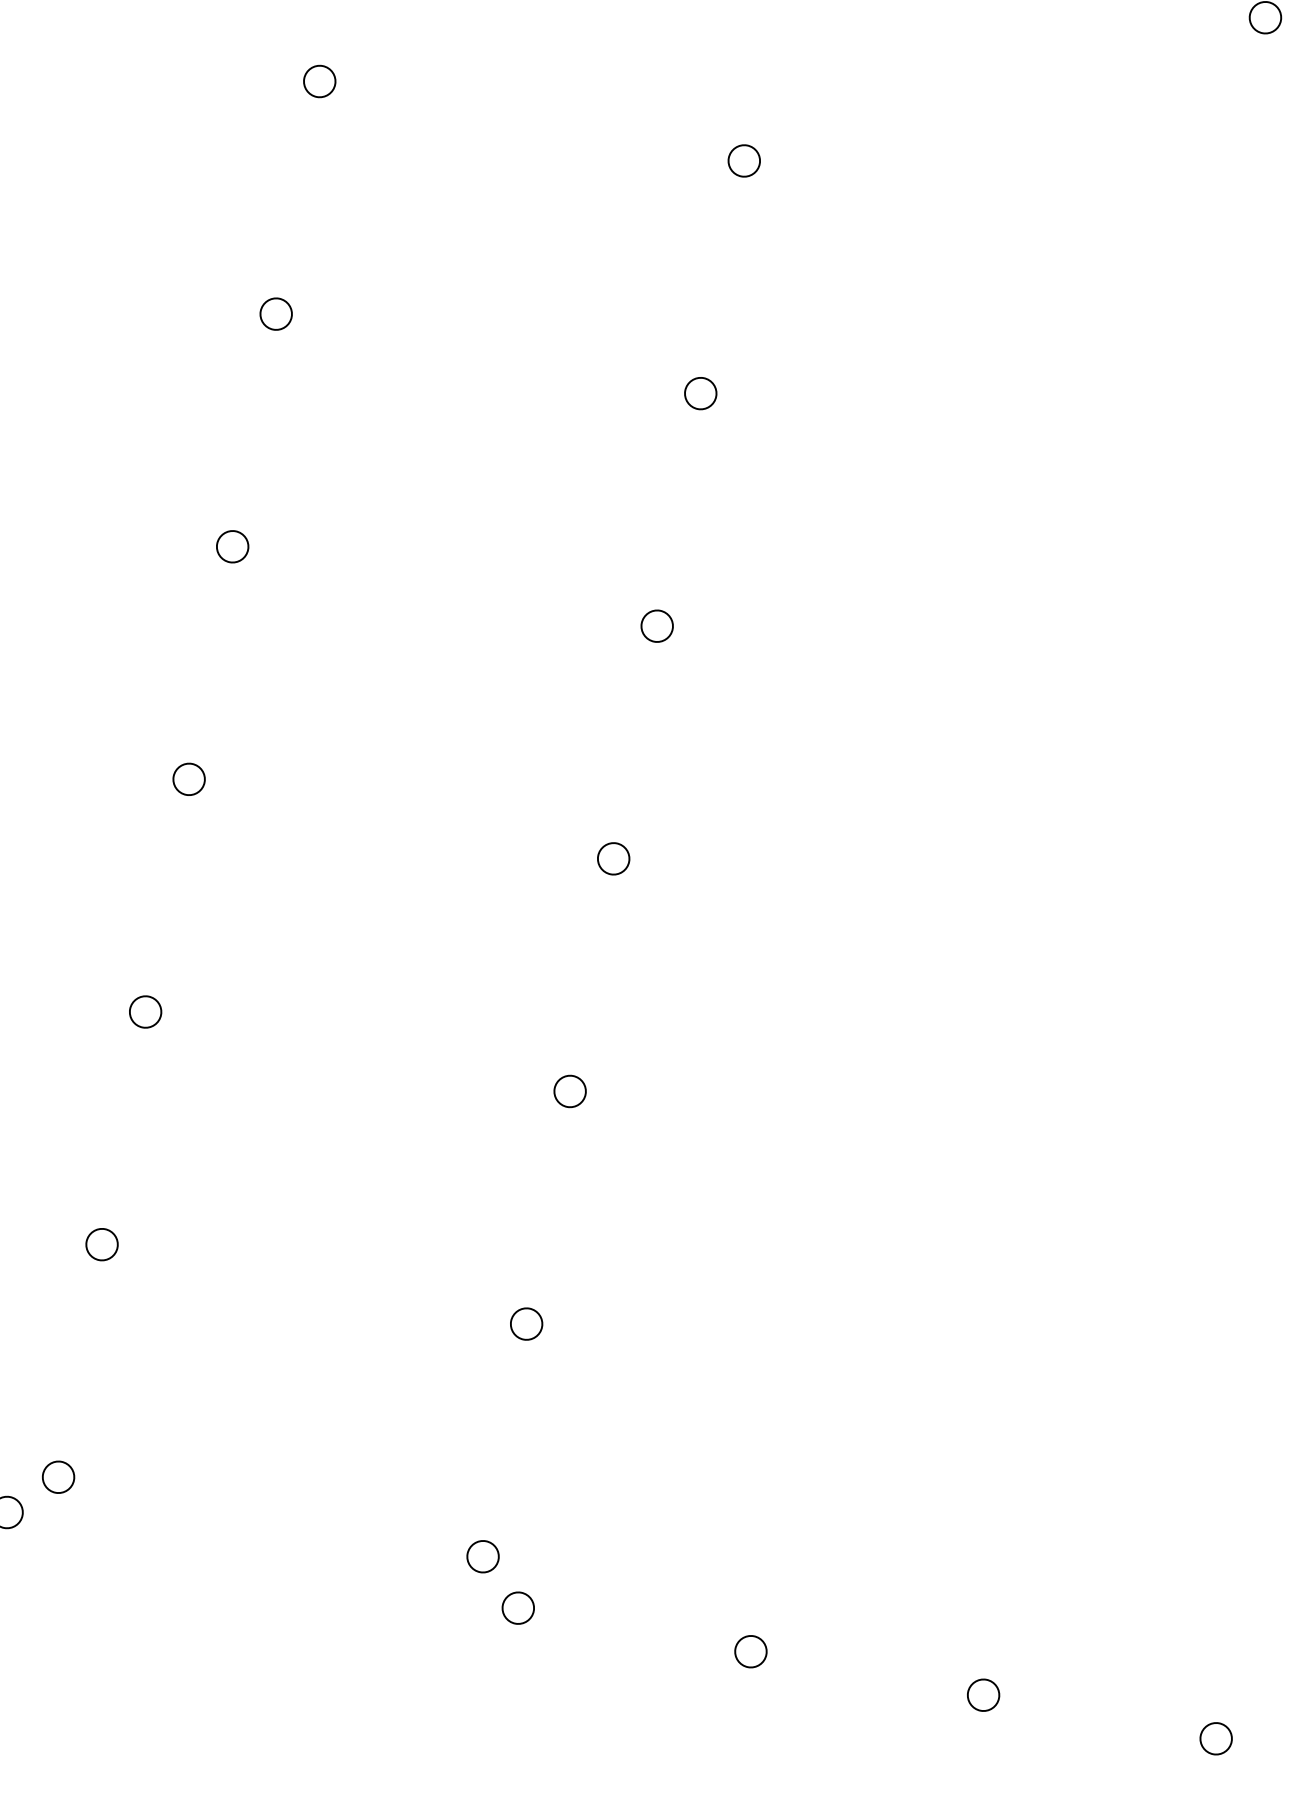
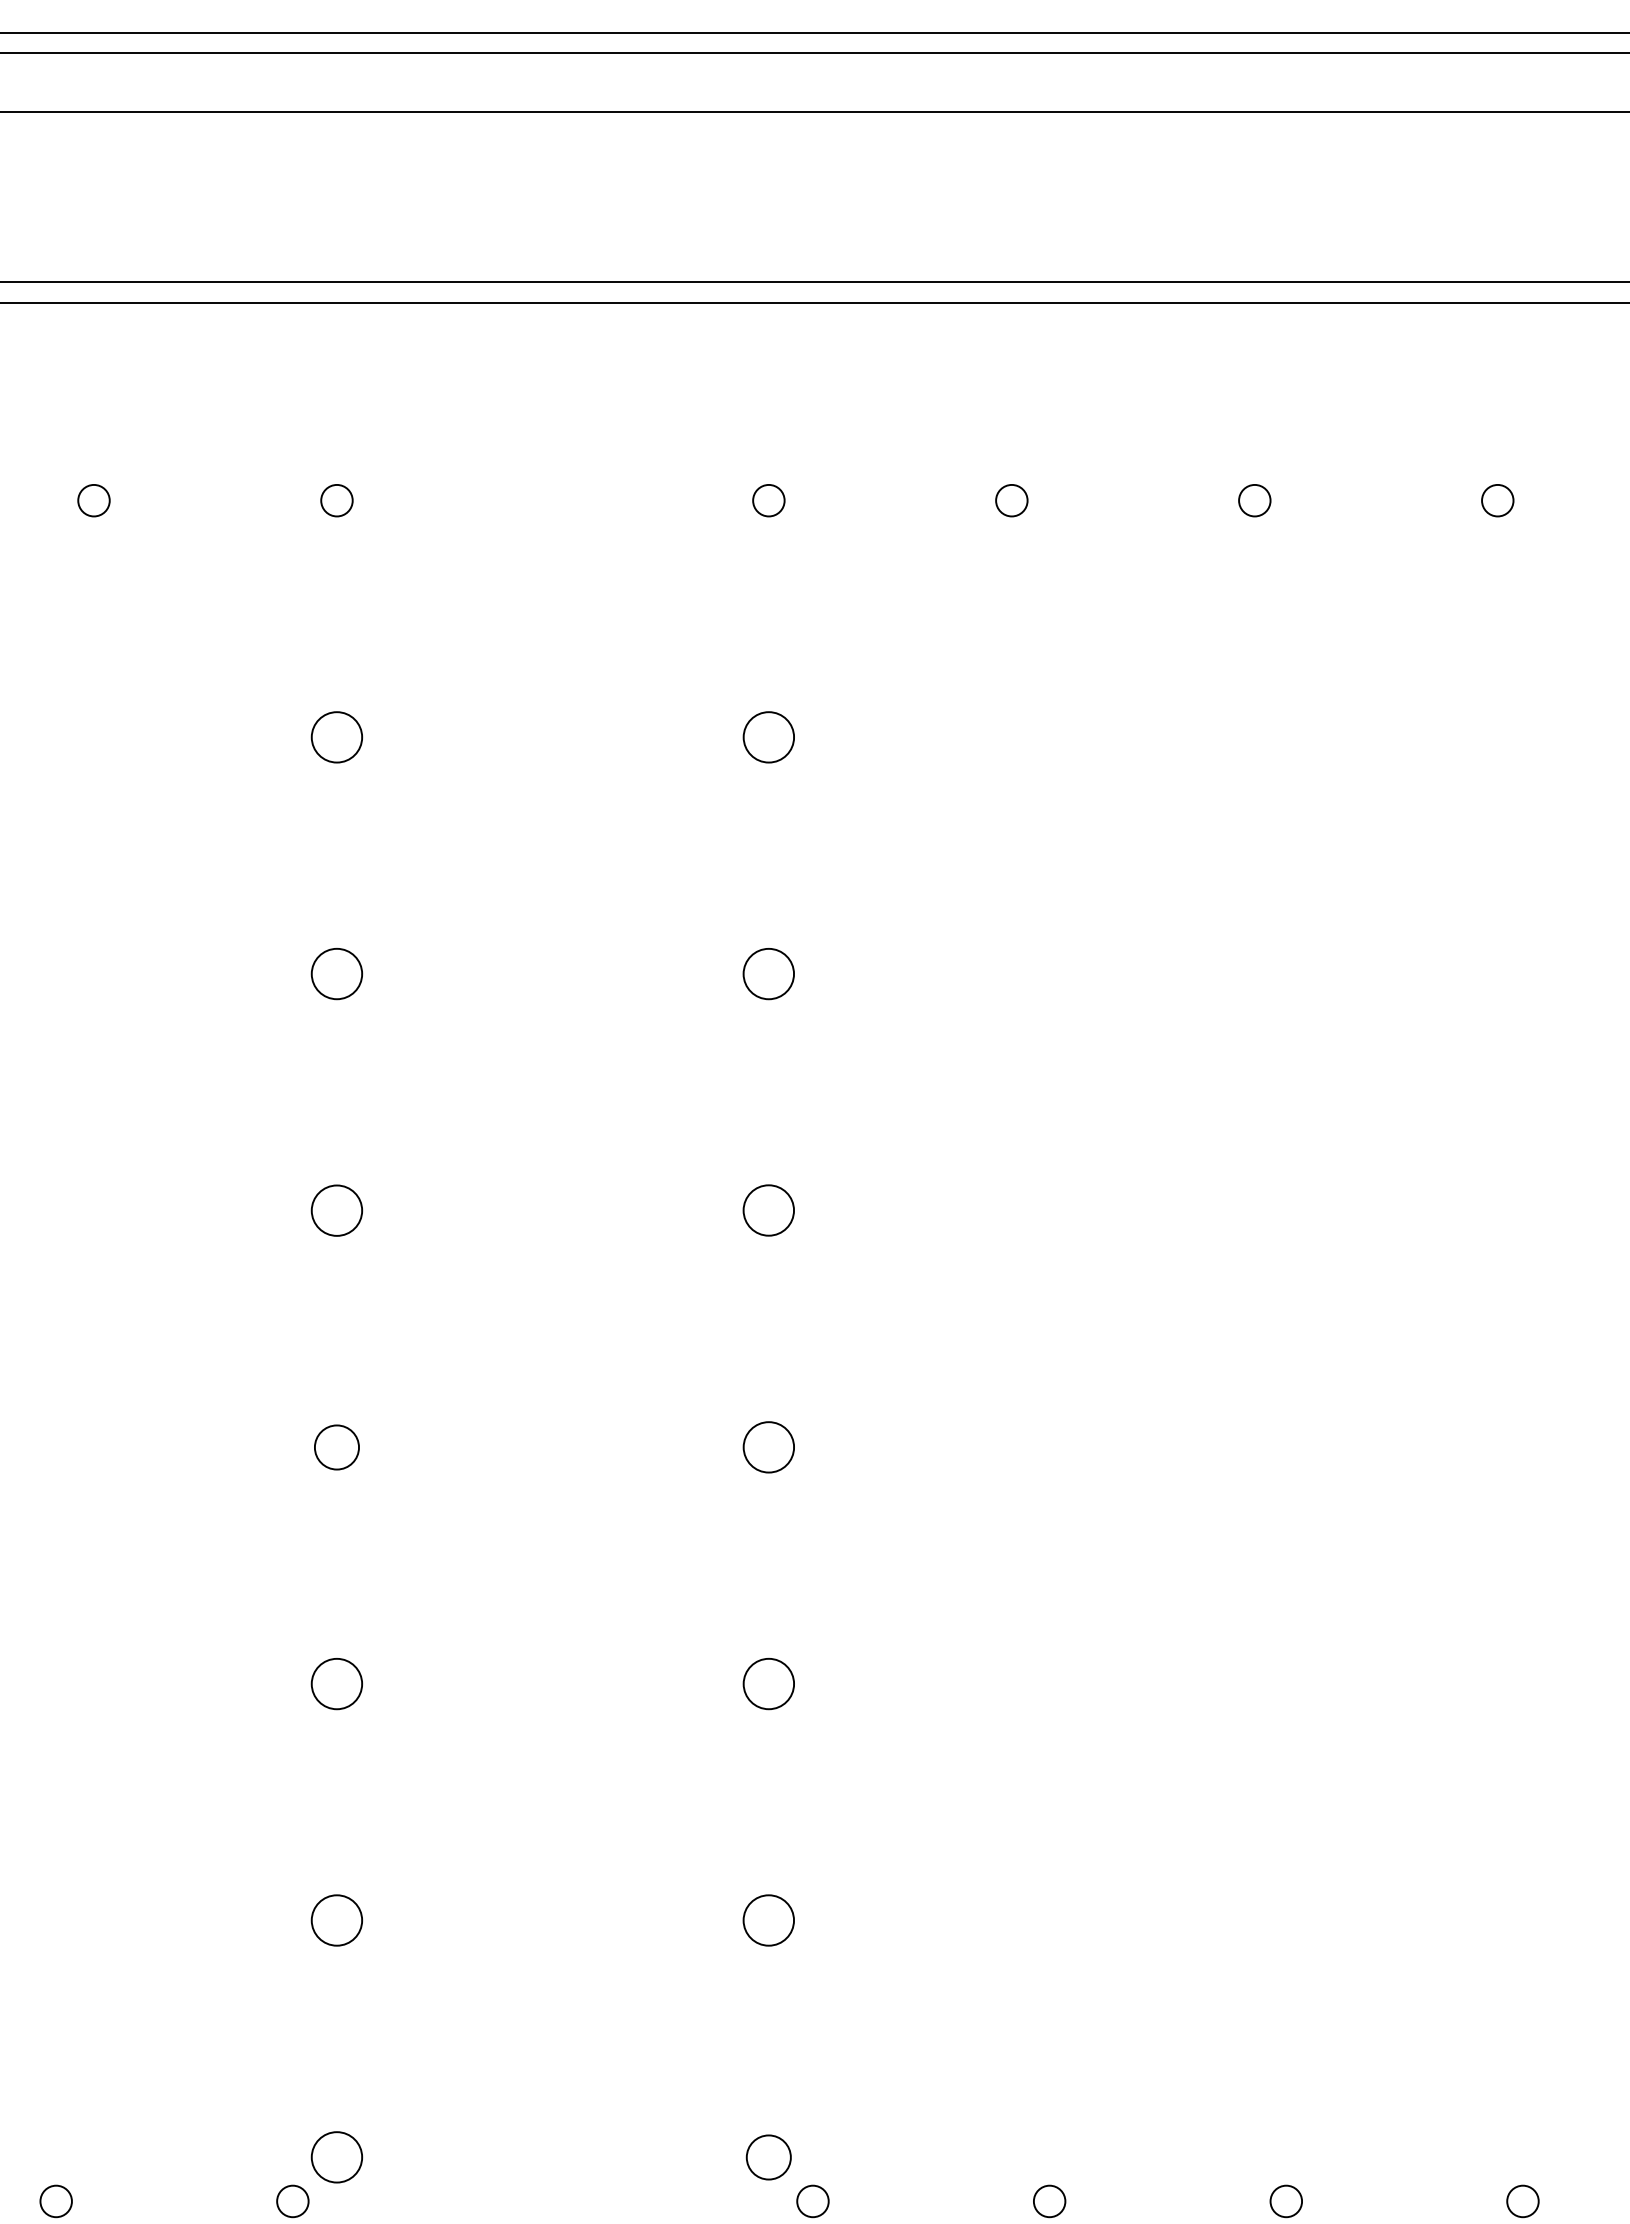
circle: (319, 81) -> (336, 737), size x1.6
circle: (743, 161) -> (768, 737), size x1.6
circle: (275, 313) -> (336, 973), size x1.6
circle: (700, 393) -> (768, 973), size x1.6
circle: (232, 546) -> (336, 1210), size x1.6
circle: (656, 625) -> (768, 1210), size x1.6
circle: (188, 778) -> (336, 1446), size x1.4
circle: (613, 858) -> (768, 1447), size x1.6
circle: (145, 1011) -> (336, 1683), size x1.6
circle: (569, 1090) -> (768, 1683), size x1.6
circle: (101, 1244) -> (336, 1920), size x1.6
circle: (526, 1323) -> (768, 1920), size x1.6
circle: (58, 1477) -> (336, 2157), size x1.6
circle: (482, 1555) -> (768, 2156), size x1.4

